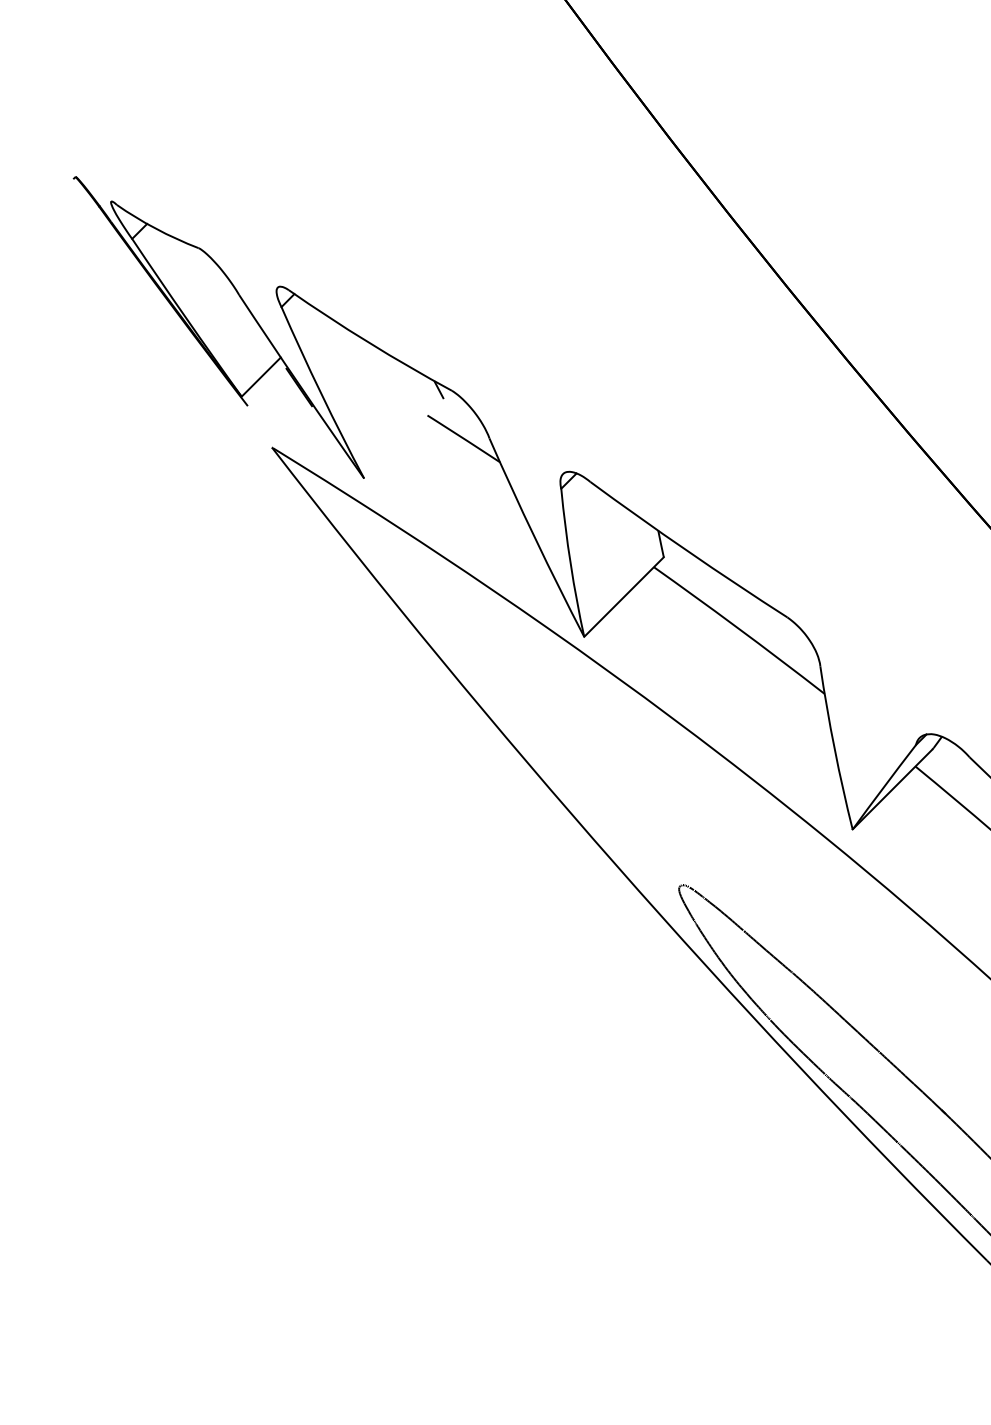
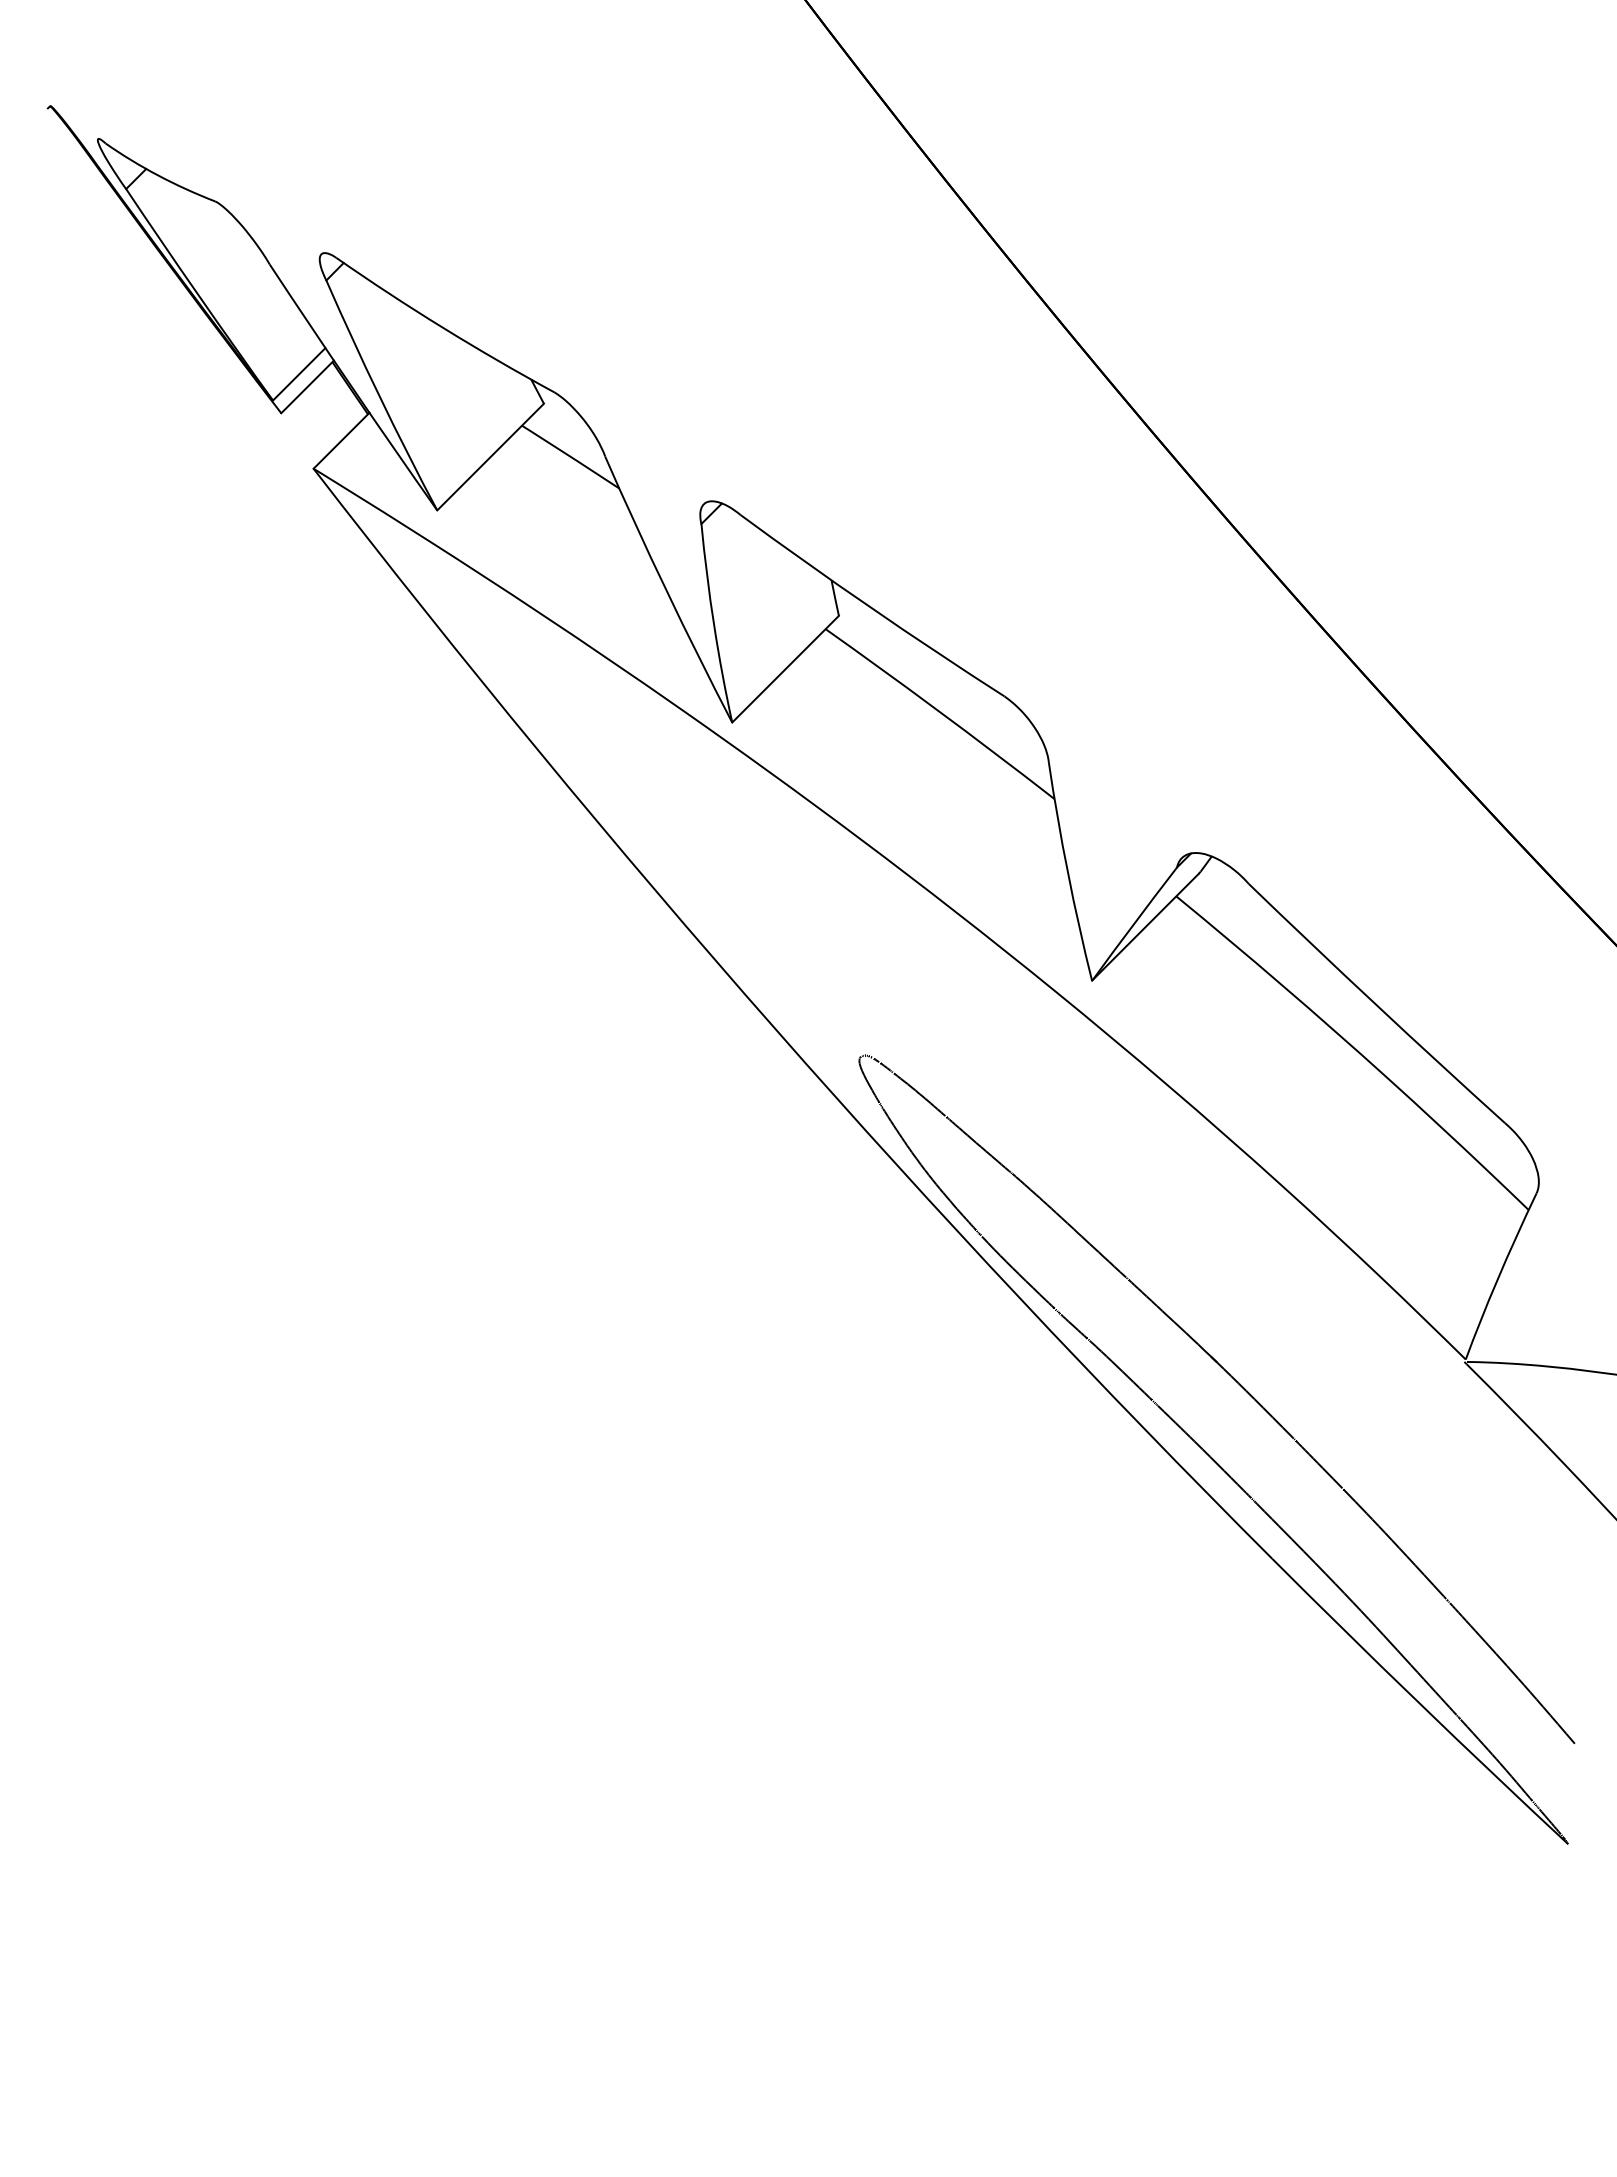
line: (267, 386) -> (307, 386), added
line: (292, 426) -> (341, 440), added
line: (403, 438) -> (490, 456), added

